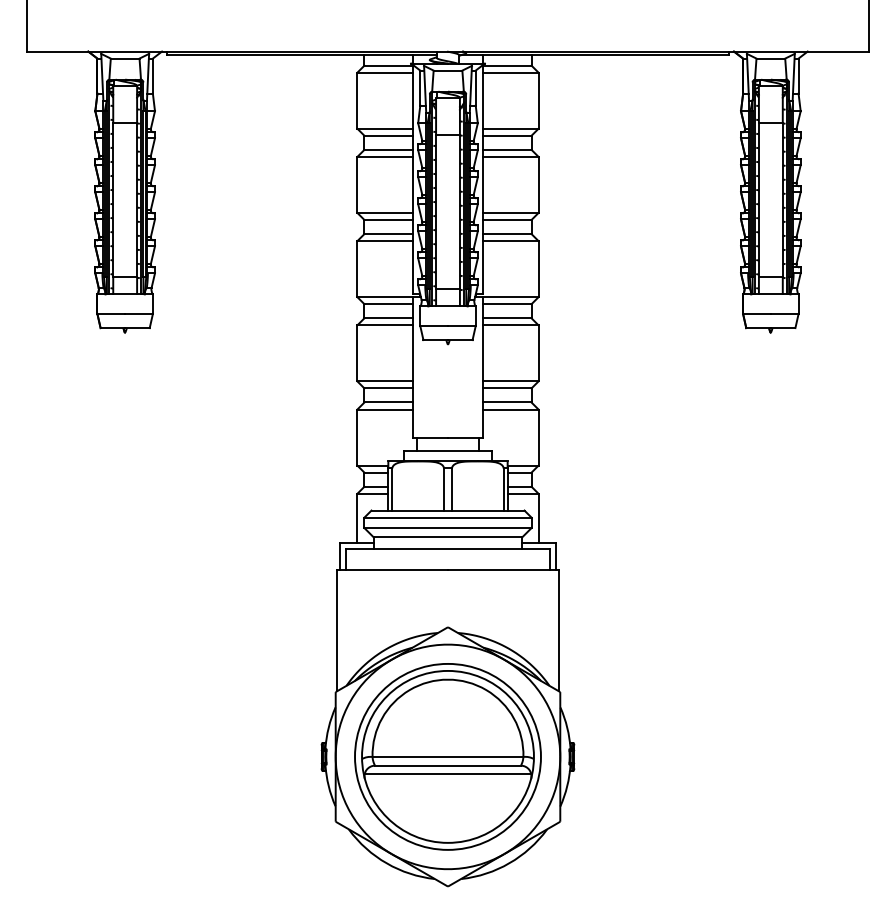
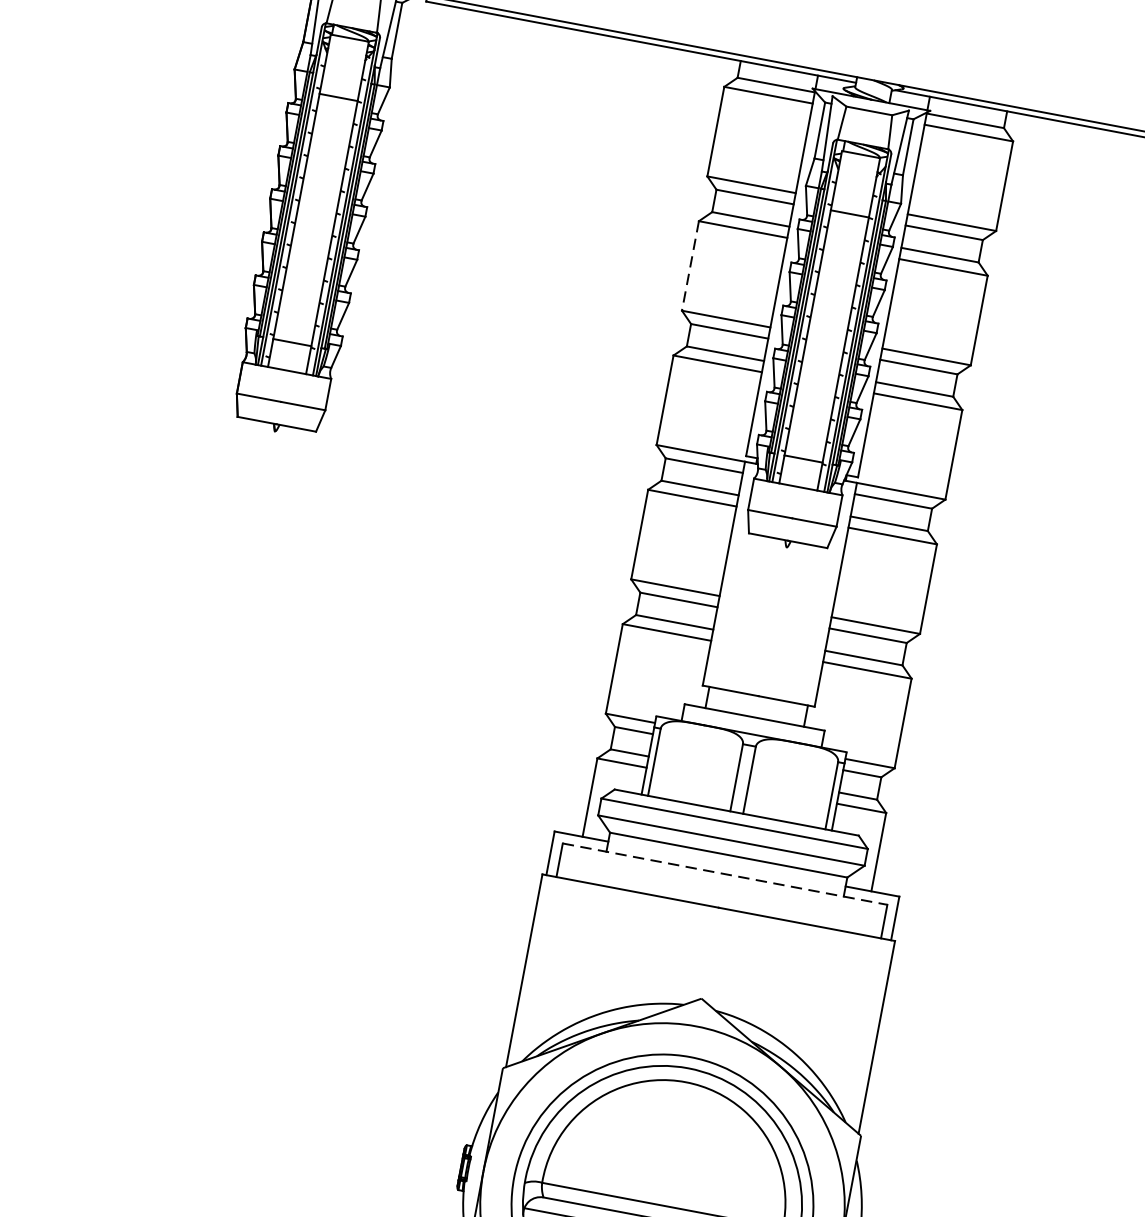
line: (357, 185) -> (690, 266), solid -> dashed
line: (448, 549) -> (725, 874), solid -> dashed

